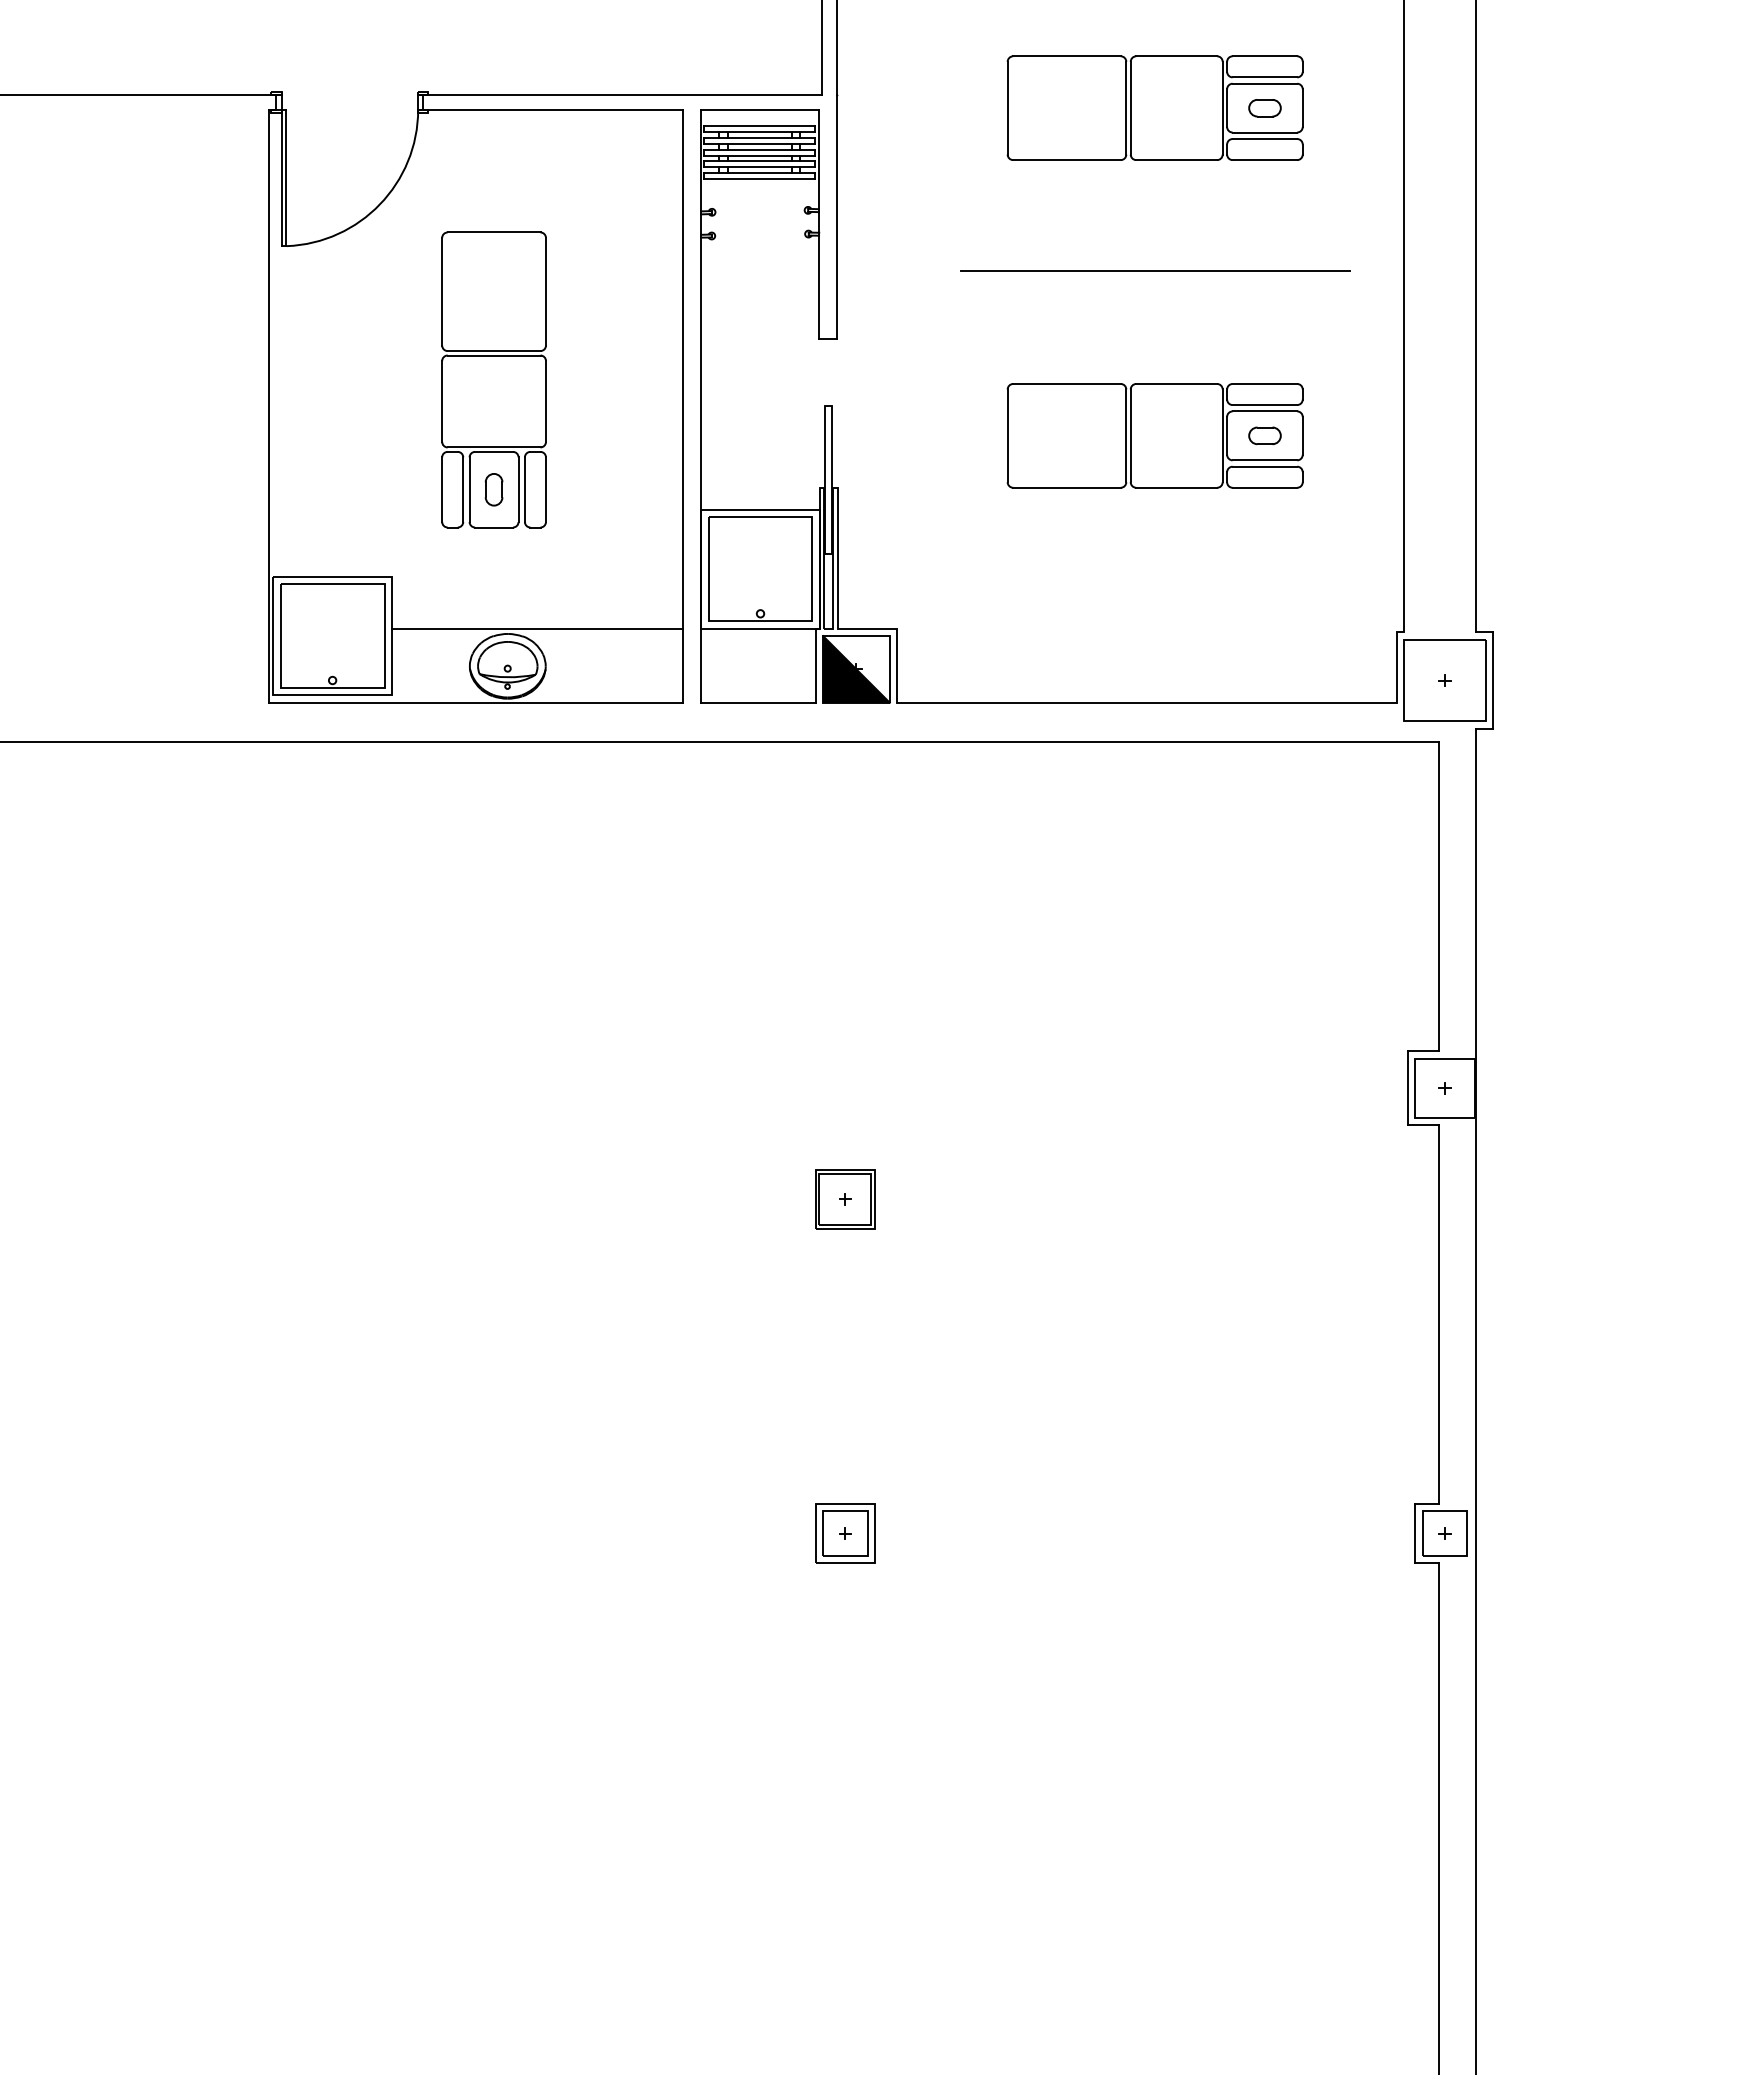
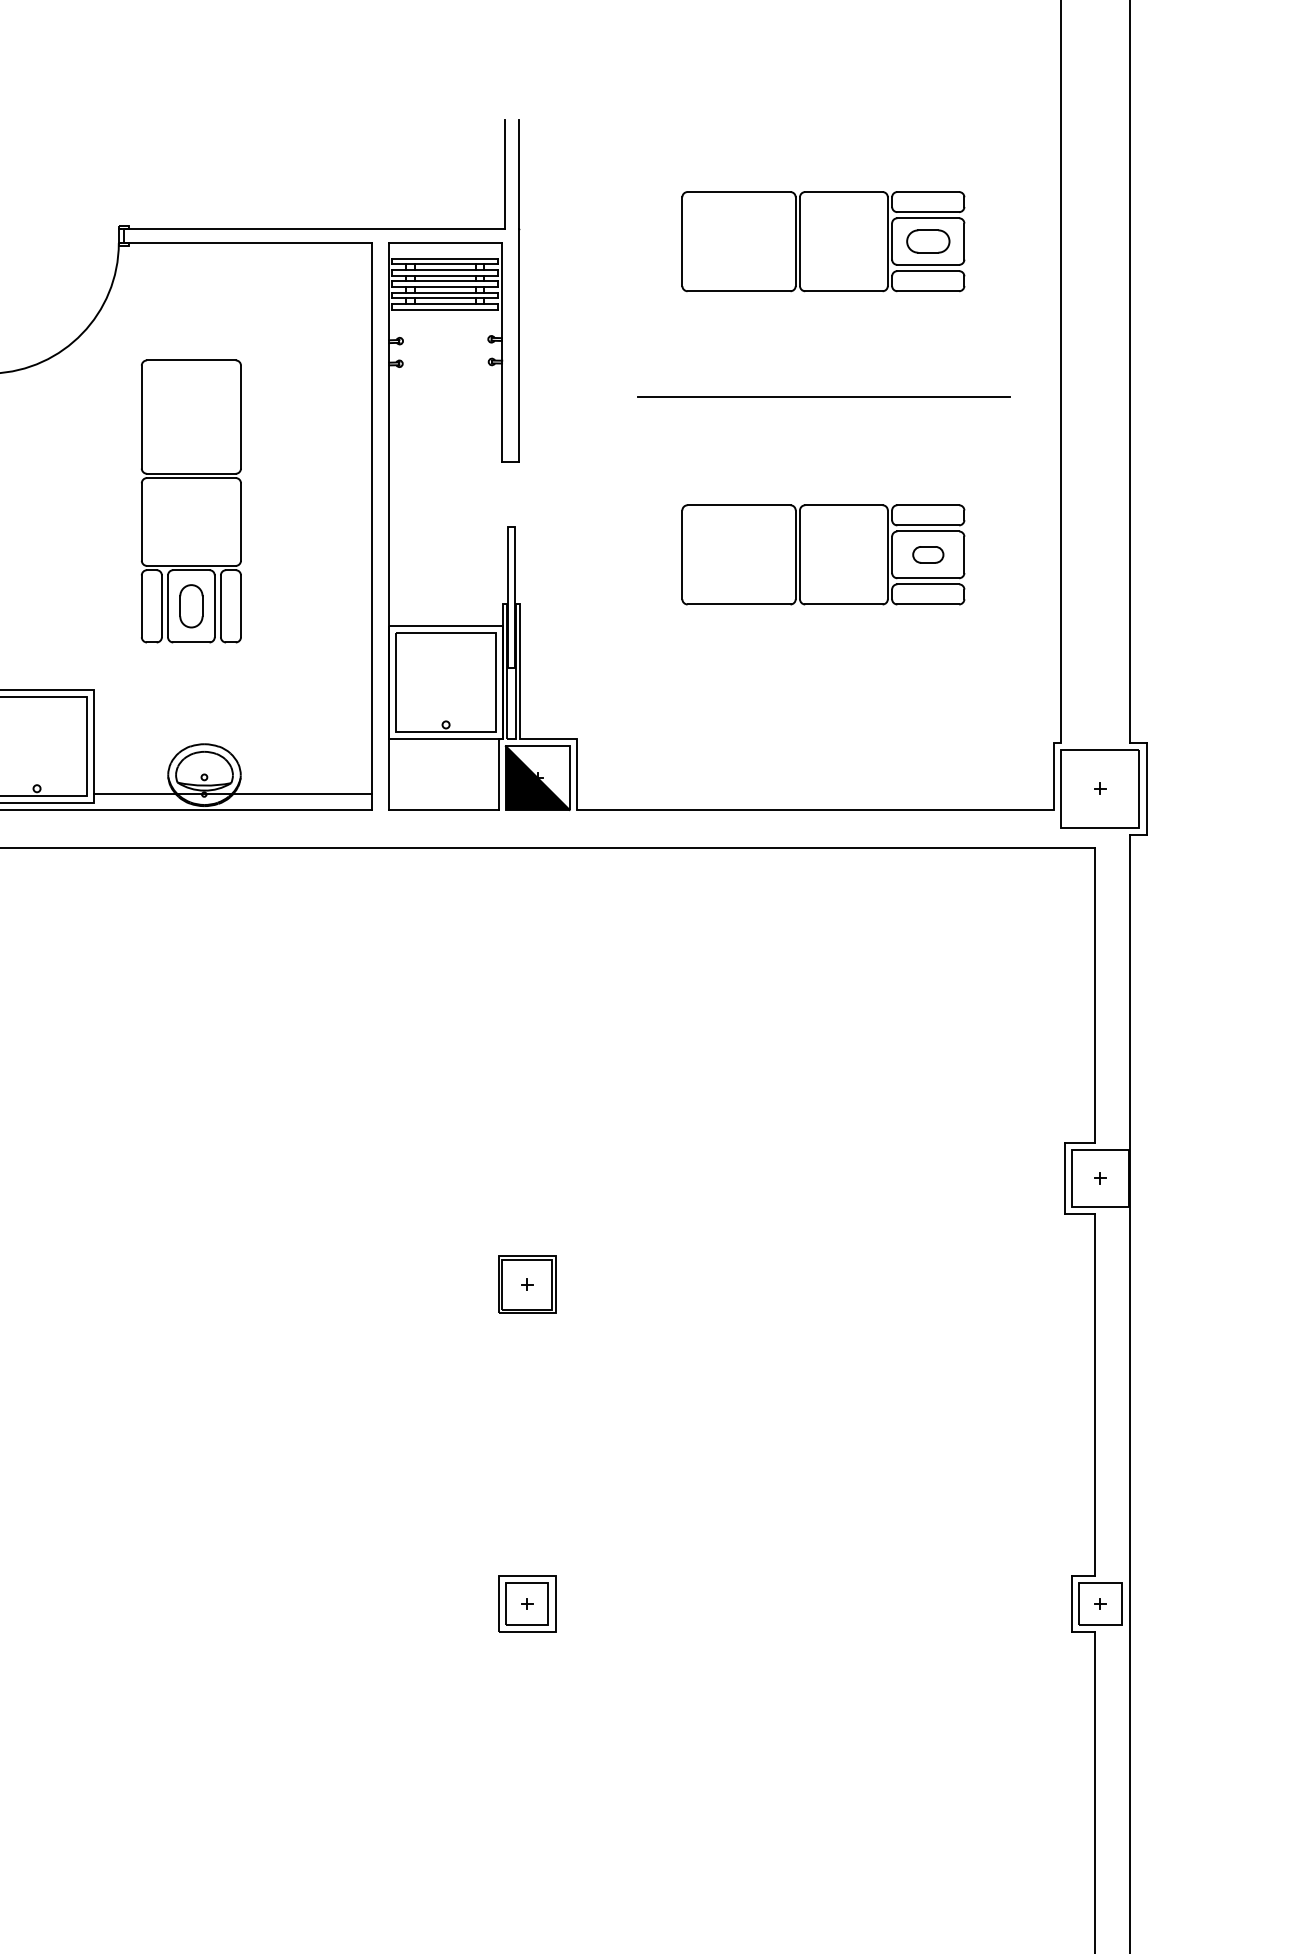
part: (1264, 108) -> (927, 241), size x1.4
part: (493, 489) -> (190, 606), size x1.4
line: (537, 628) -> (232, 793), moved

